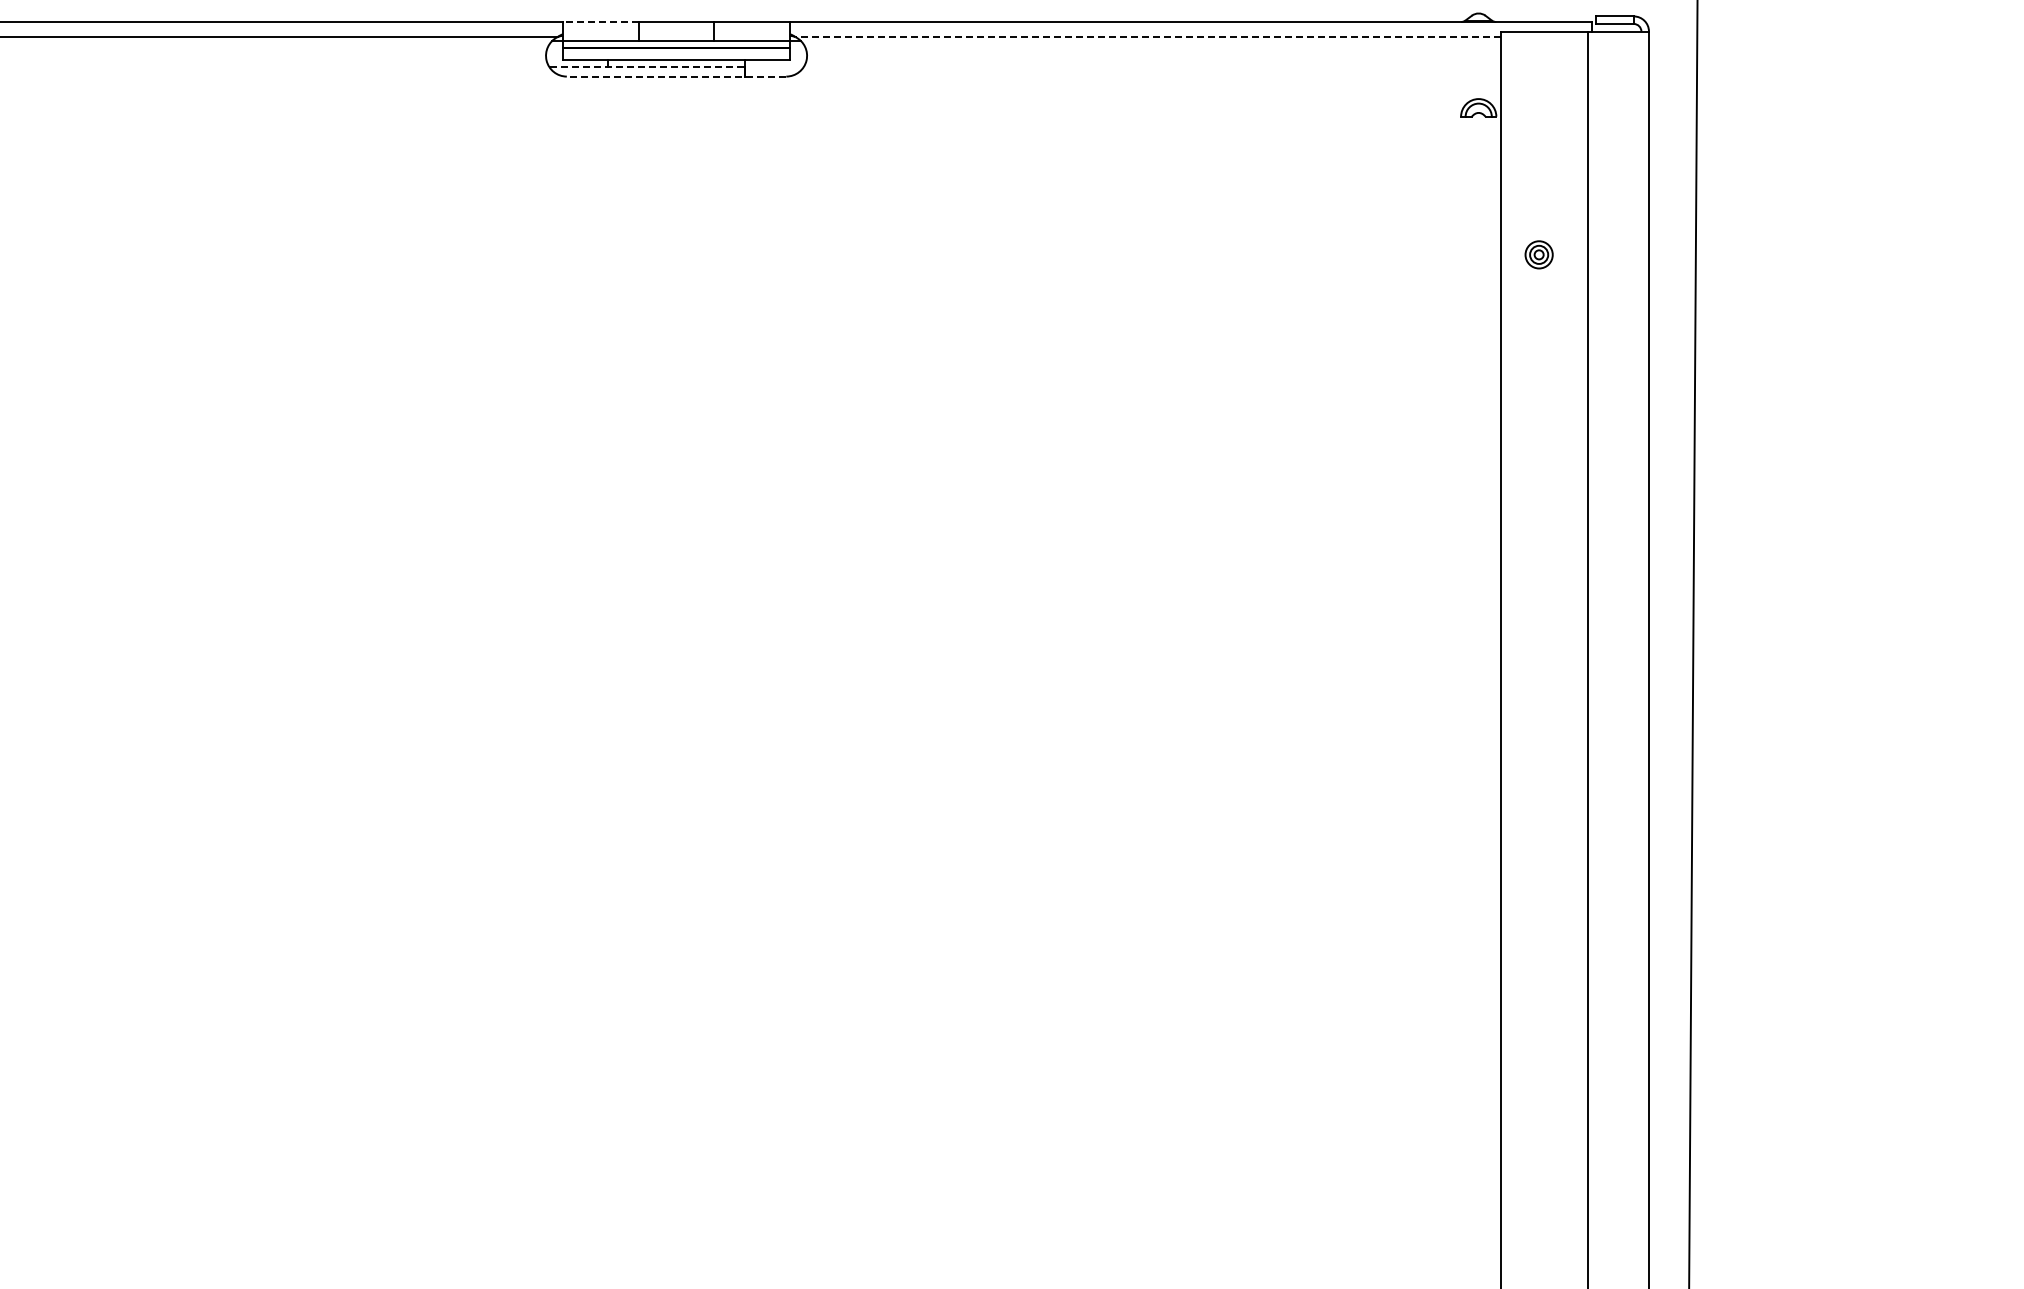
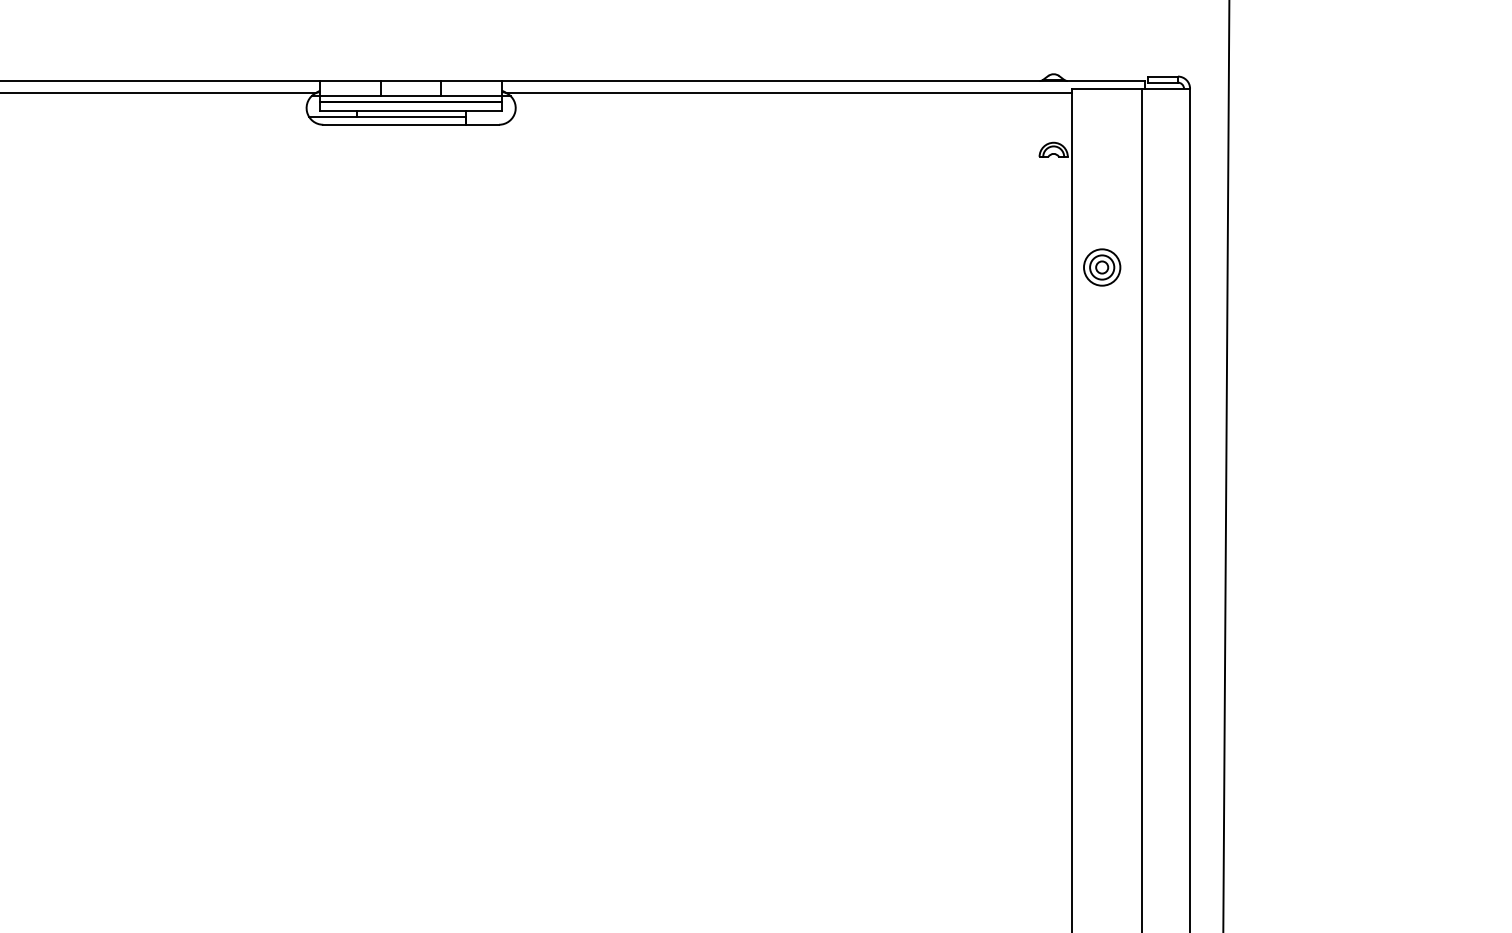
line: (600, 22) -> (350, 81), dashed -> solid
line: (1148, 37) -> (789, 93), dashed -> solid
line: (647, 67) -> (387, 117), dashed -> solid
line: (676, 76) -> (411, 124), dashed -> solid
part: (1538, 254) -> (1101, 267), size x1.67

